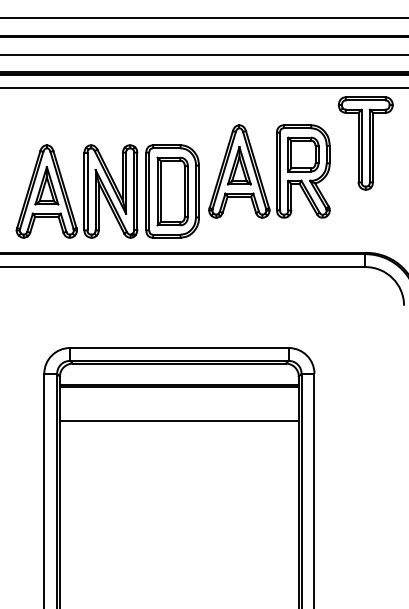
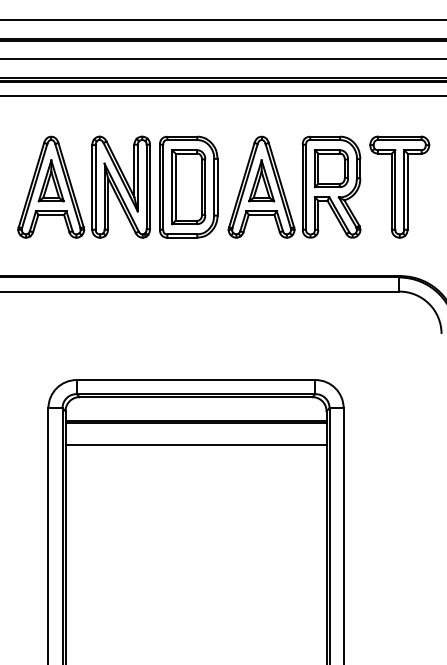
part: (365, 143) -> (399, 187), moved
part: (107, 191) -> (117, 187), moved
line: (178, 420) -> (195, 445), moved

